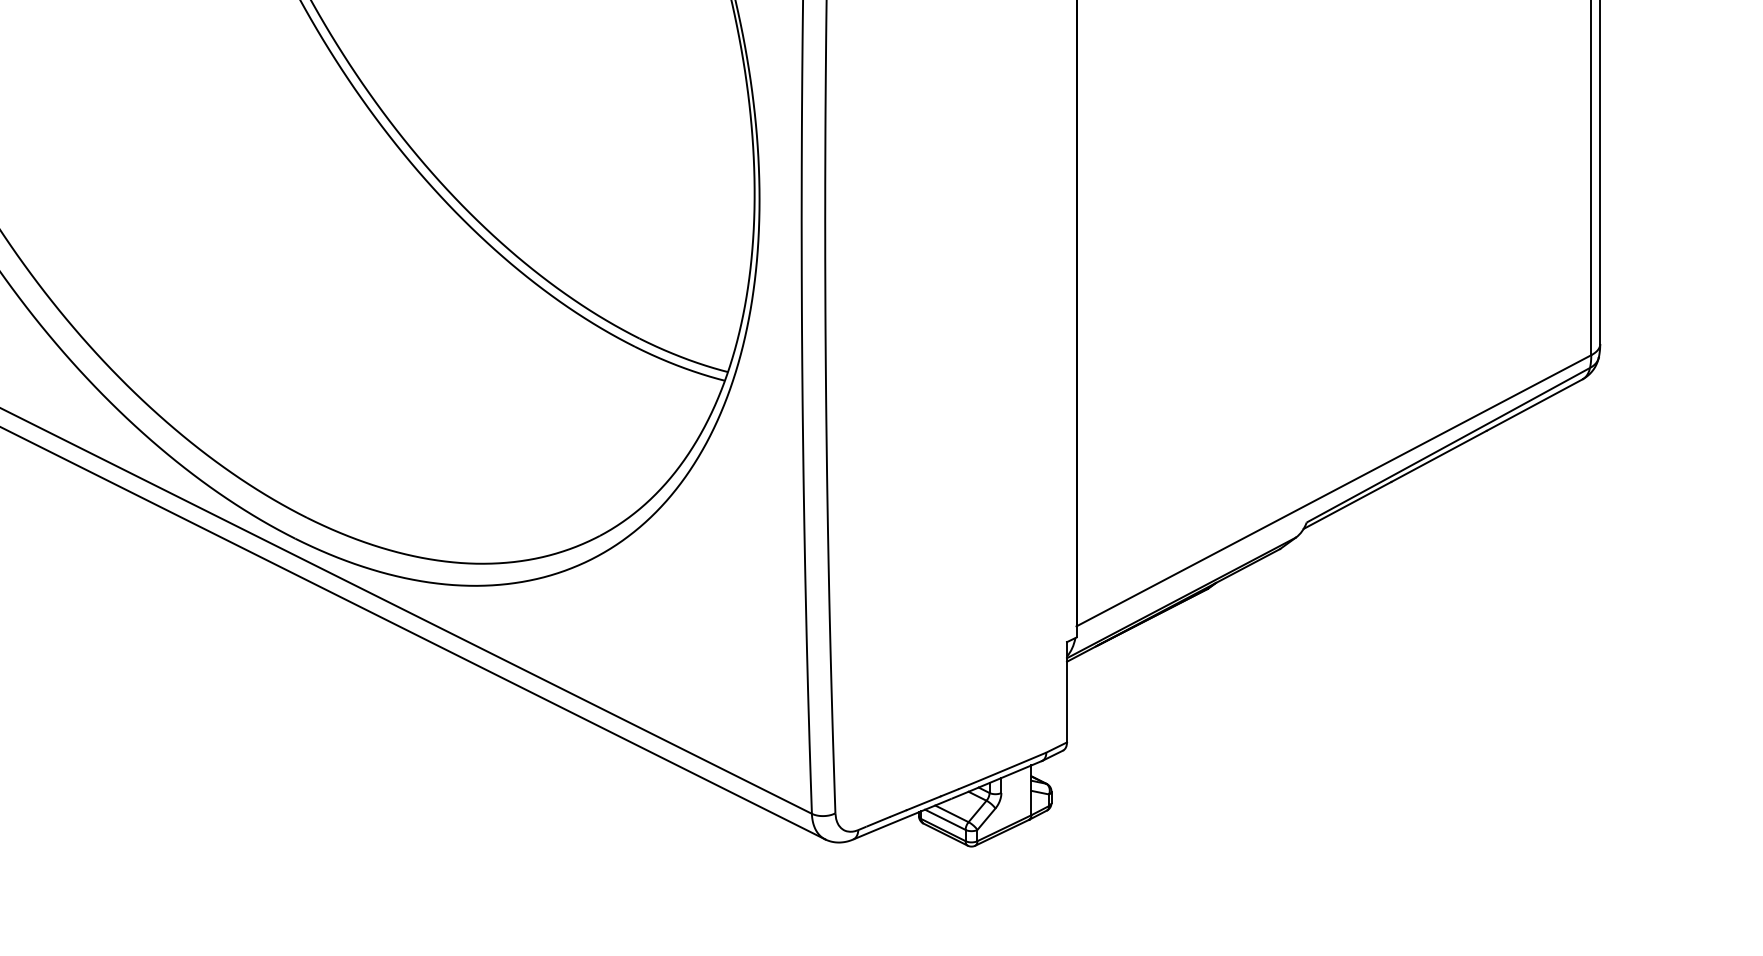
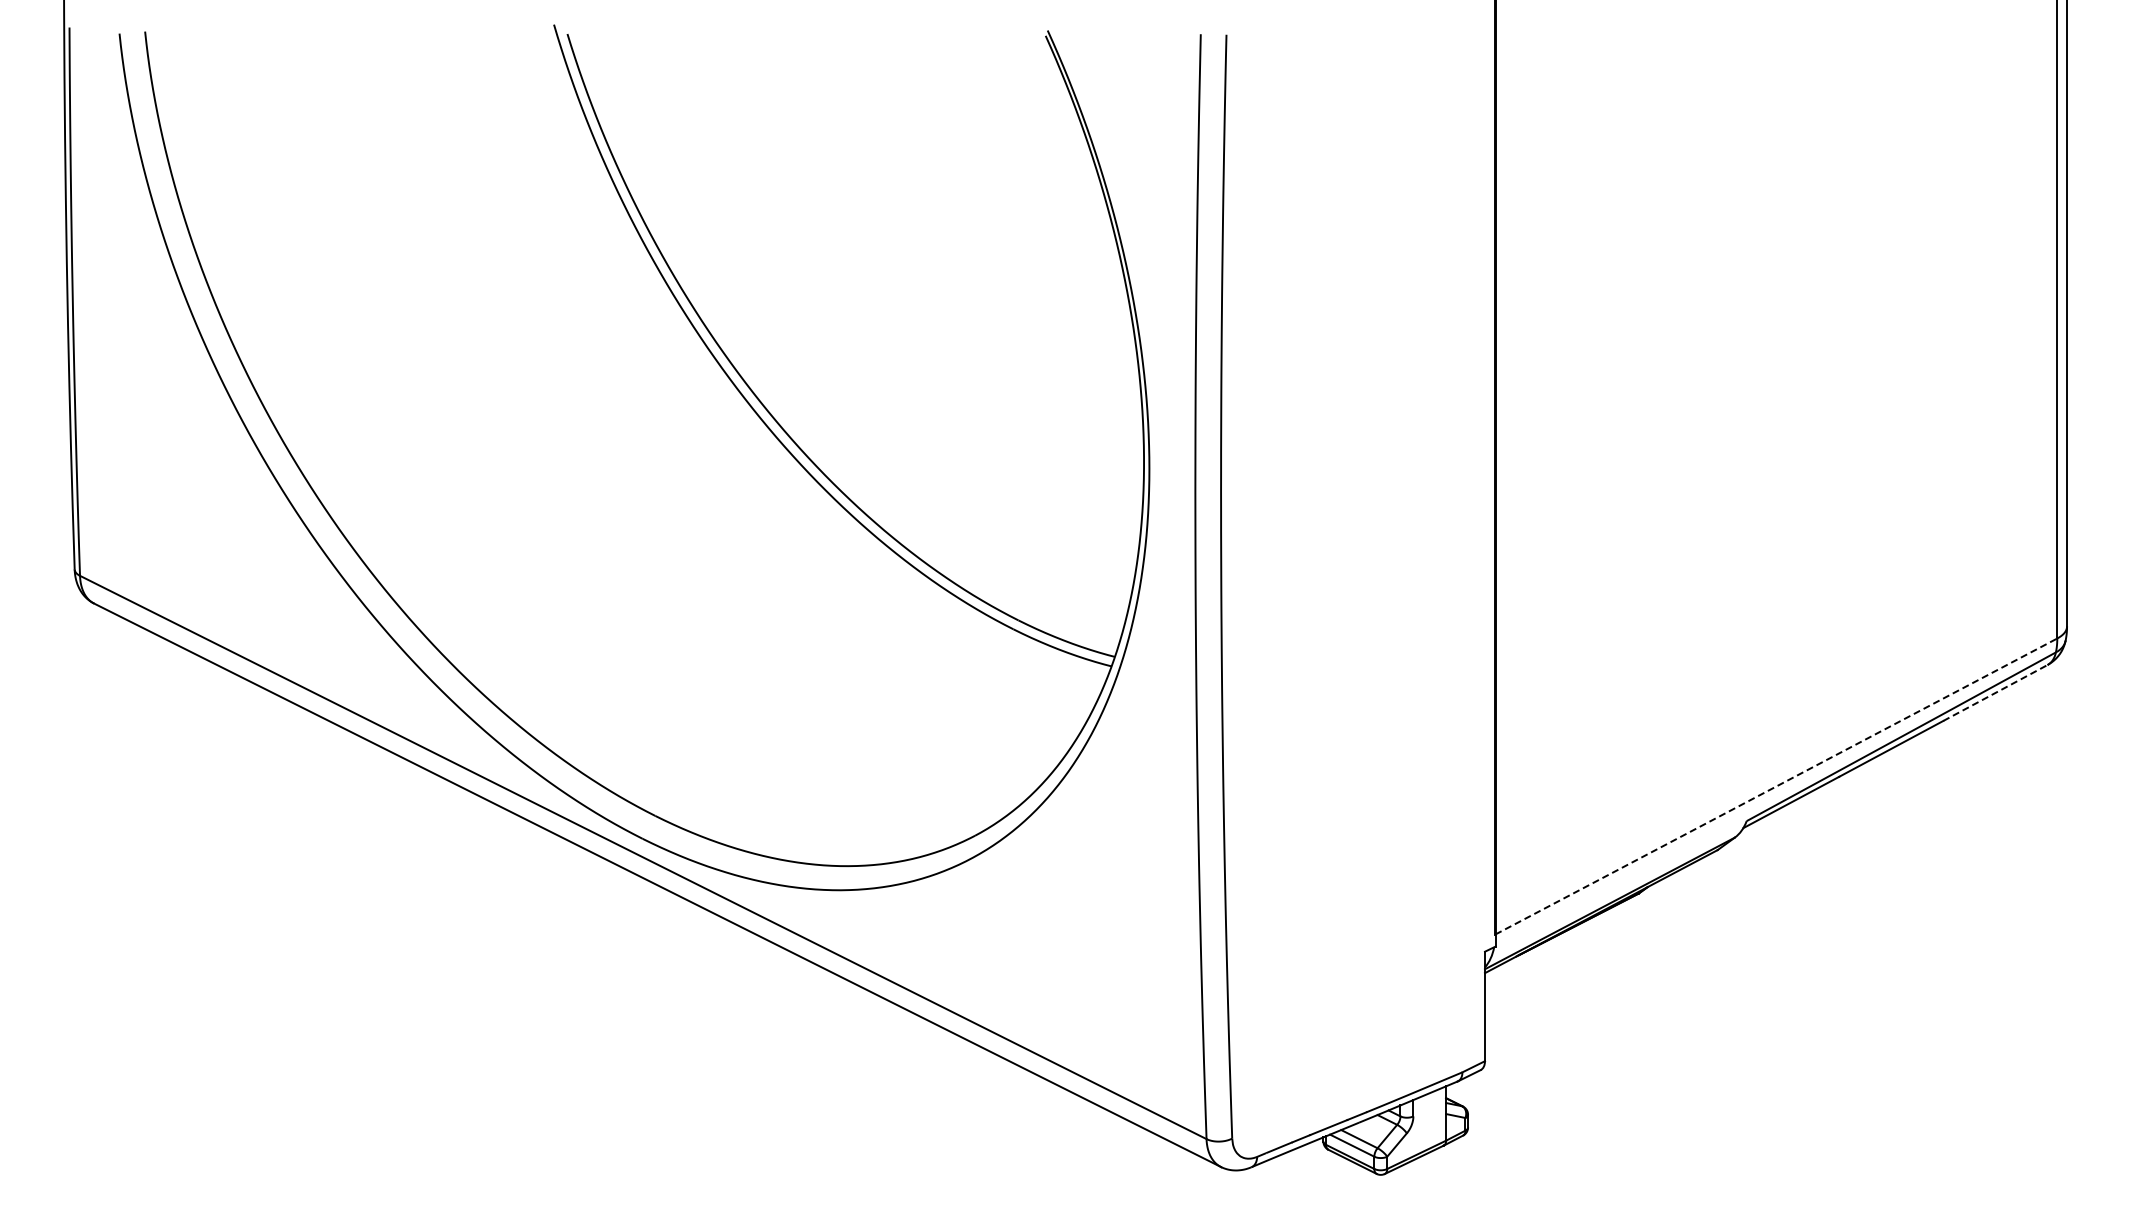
line: (1534, 404) -> (1995, 692), solid -> dashed
line: (1334, 490) -> (1776, 786), solid -> dashed

